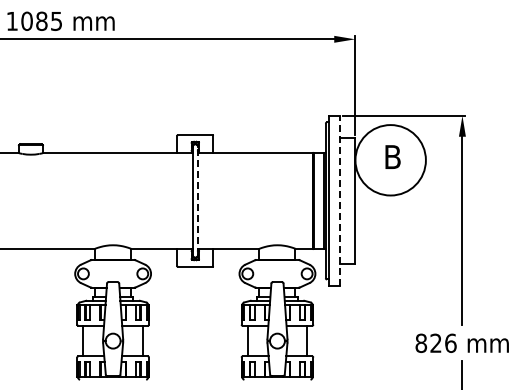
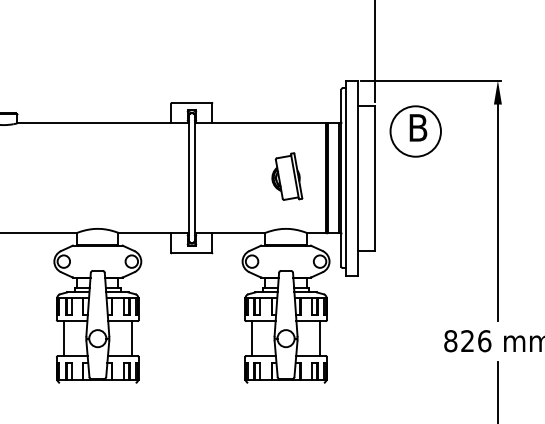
circle: (390, 160) -> (415, 131), size x0.62
part: (278, 199) -> (287, 176), added
line: (197, 200) -> (194, 177), dashed -> solid
line: (340, 200) -> (358, 177), dashed -> solid

